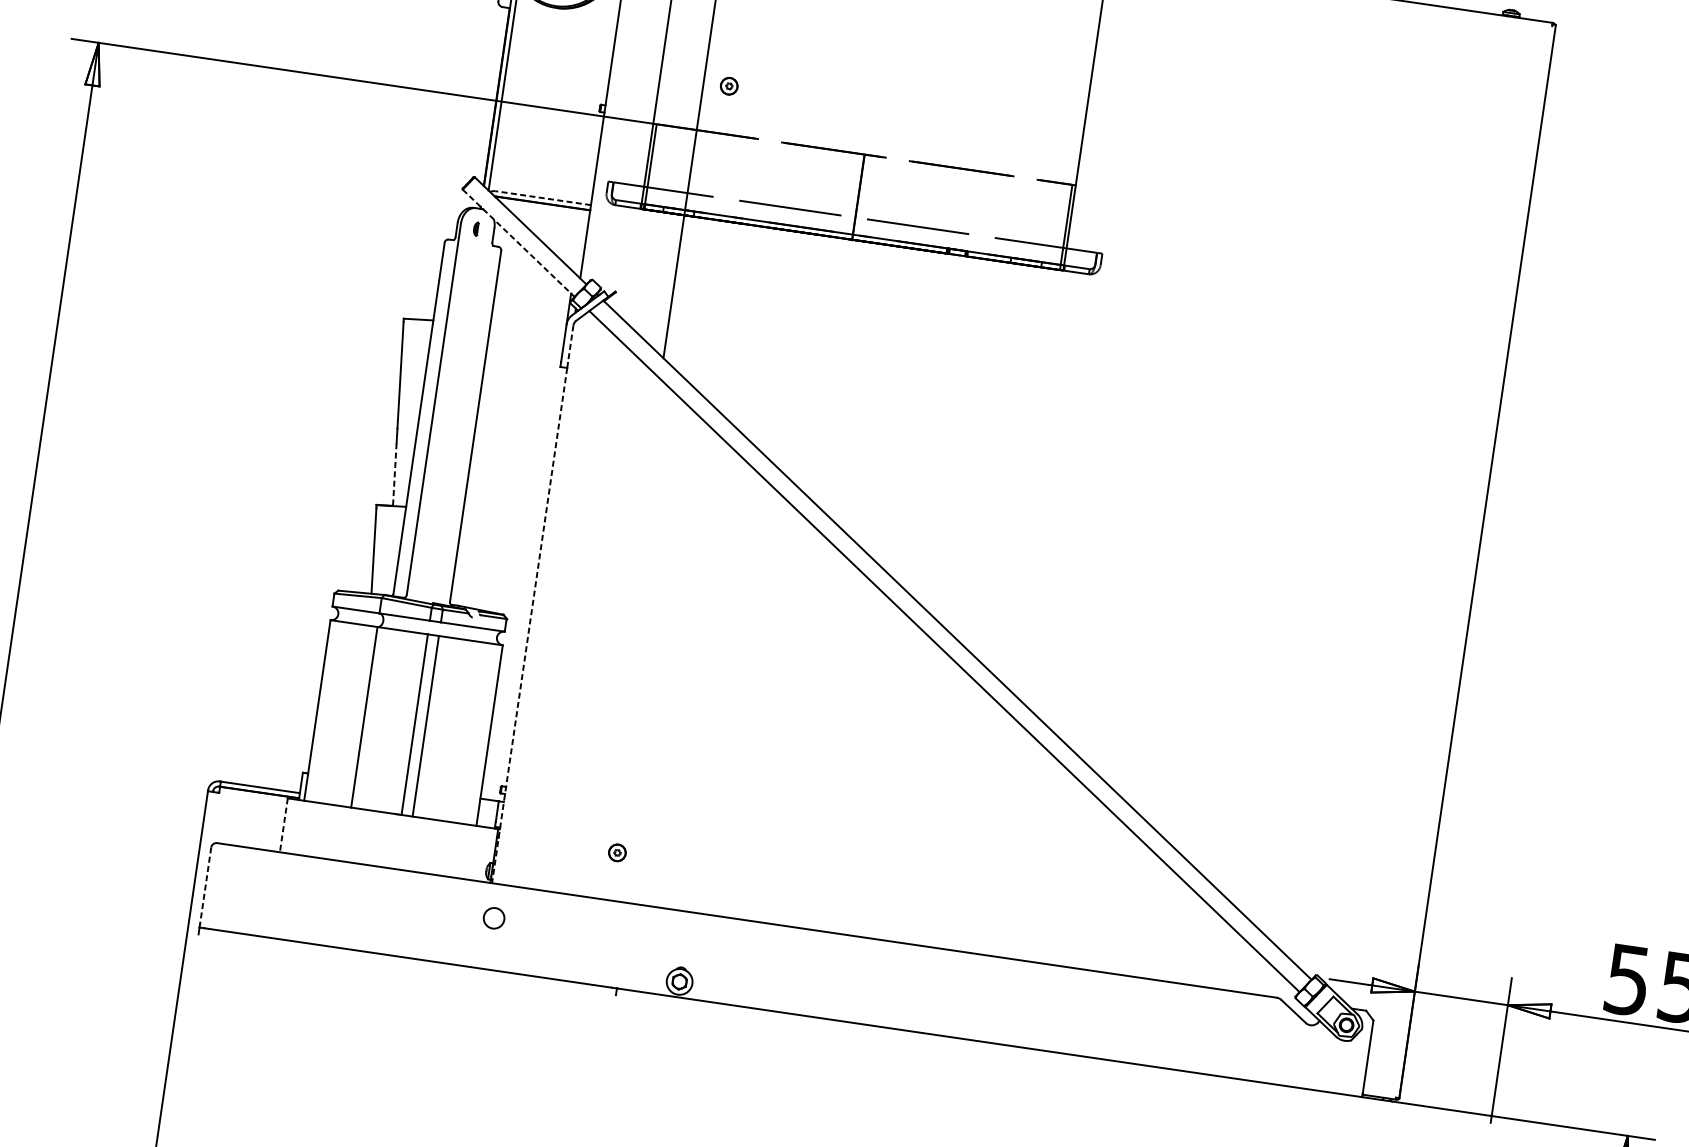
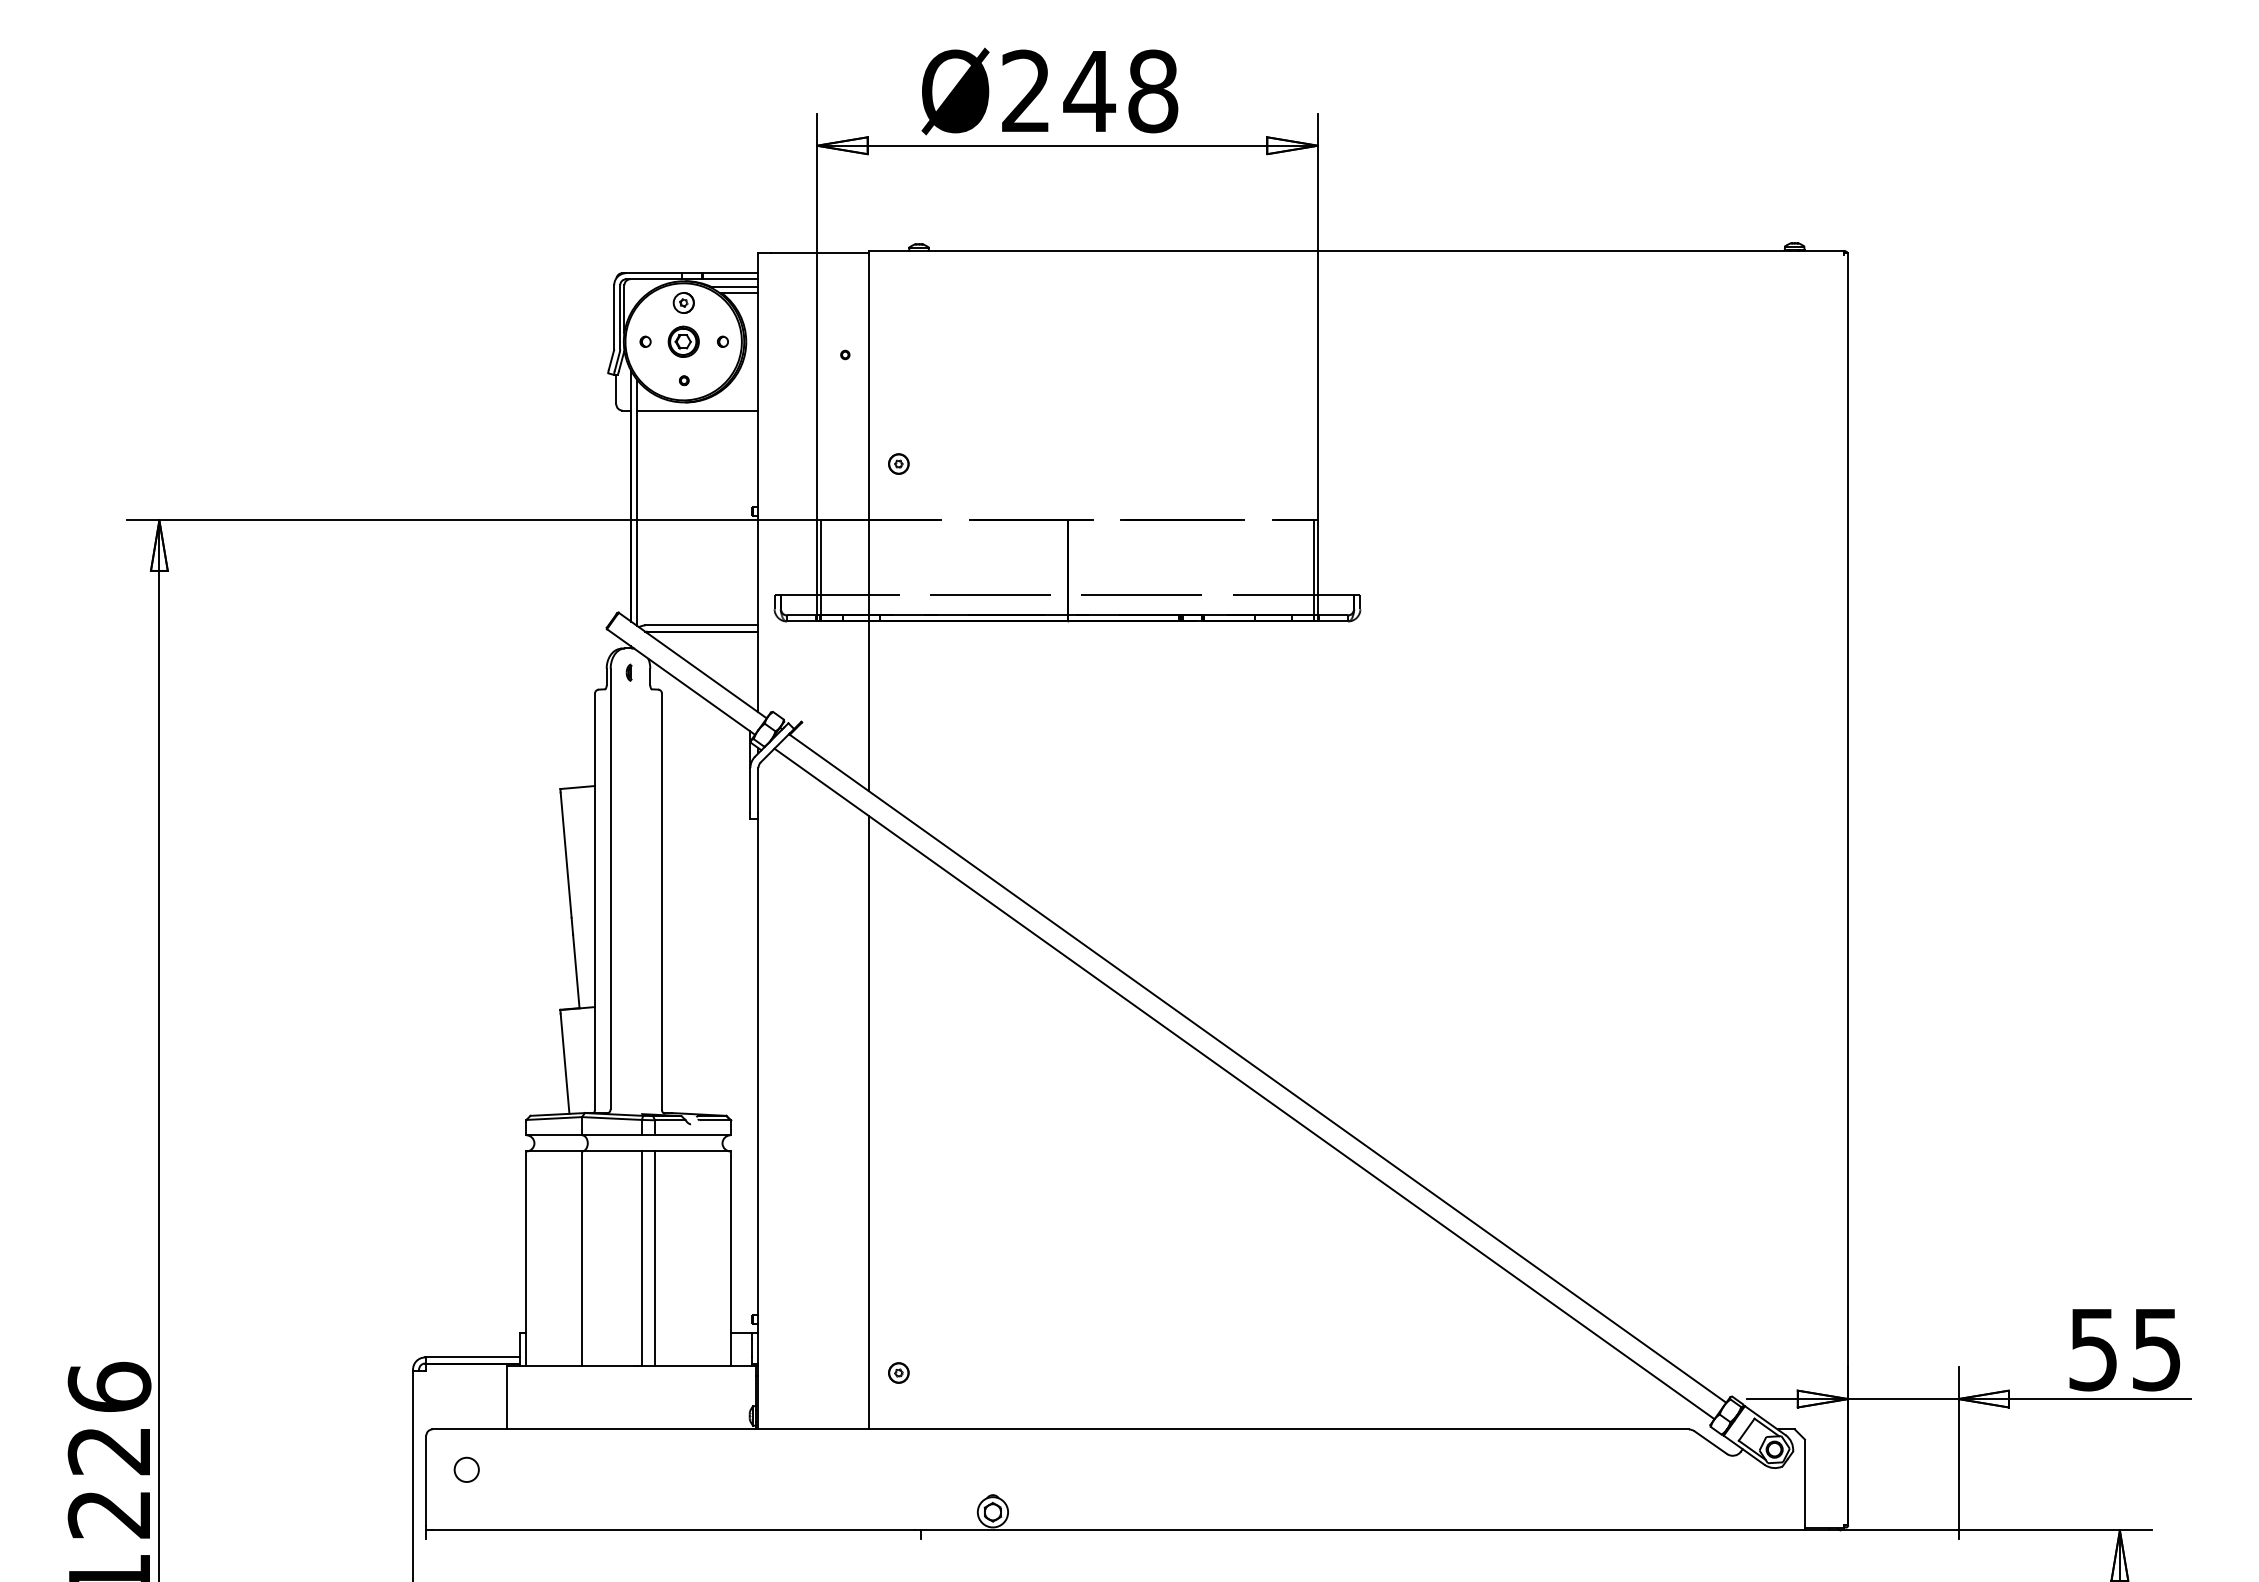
line: (566, 16) -> (697, 410), added
line: (542, 198) -> (701, 625), dashed -> solid
line: (519, 243) -> (681, 682), dashed -> solid
line: (570, 344) -> (758, 790), dashed -> solid
line: (394, 474) -> (576, 971), dashed -> solid
line: (529, 626) -> (758, 1124), dashed -> solid
line: (622, 637) -> (868, 1122), added
line: (283, 825) -> (506, 1397), dashed -> solid
line: (205, 886) -> (426, 1481), dashed -> solid
circle: (493, 917) -> (466, 1469), moved

